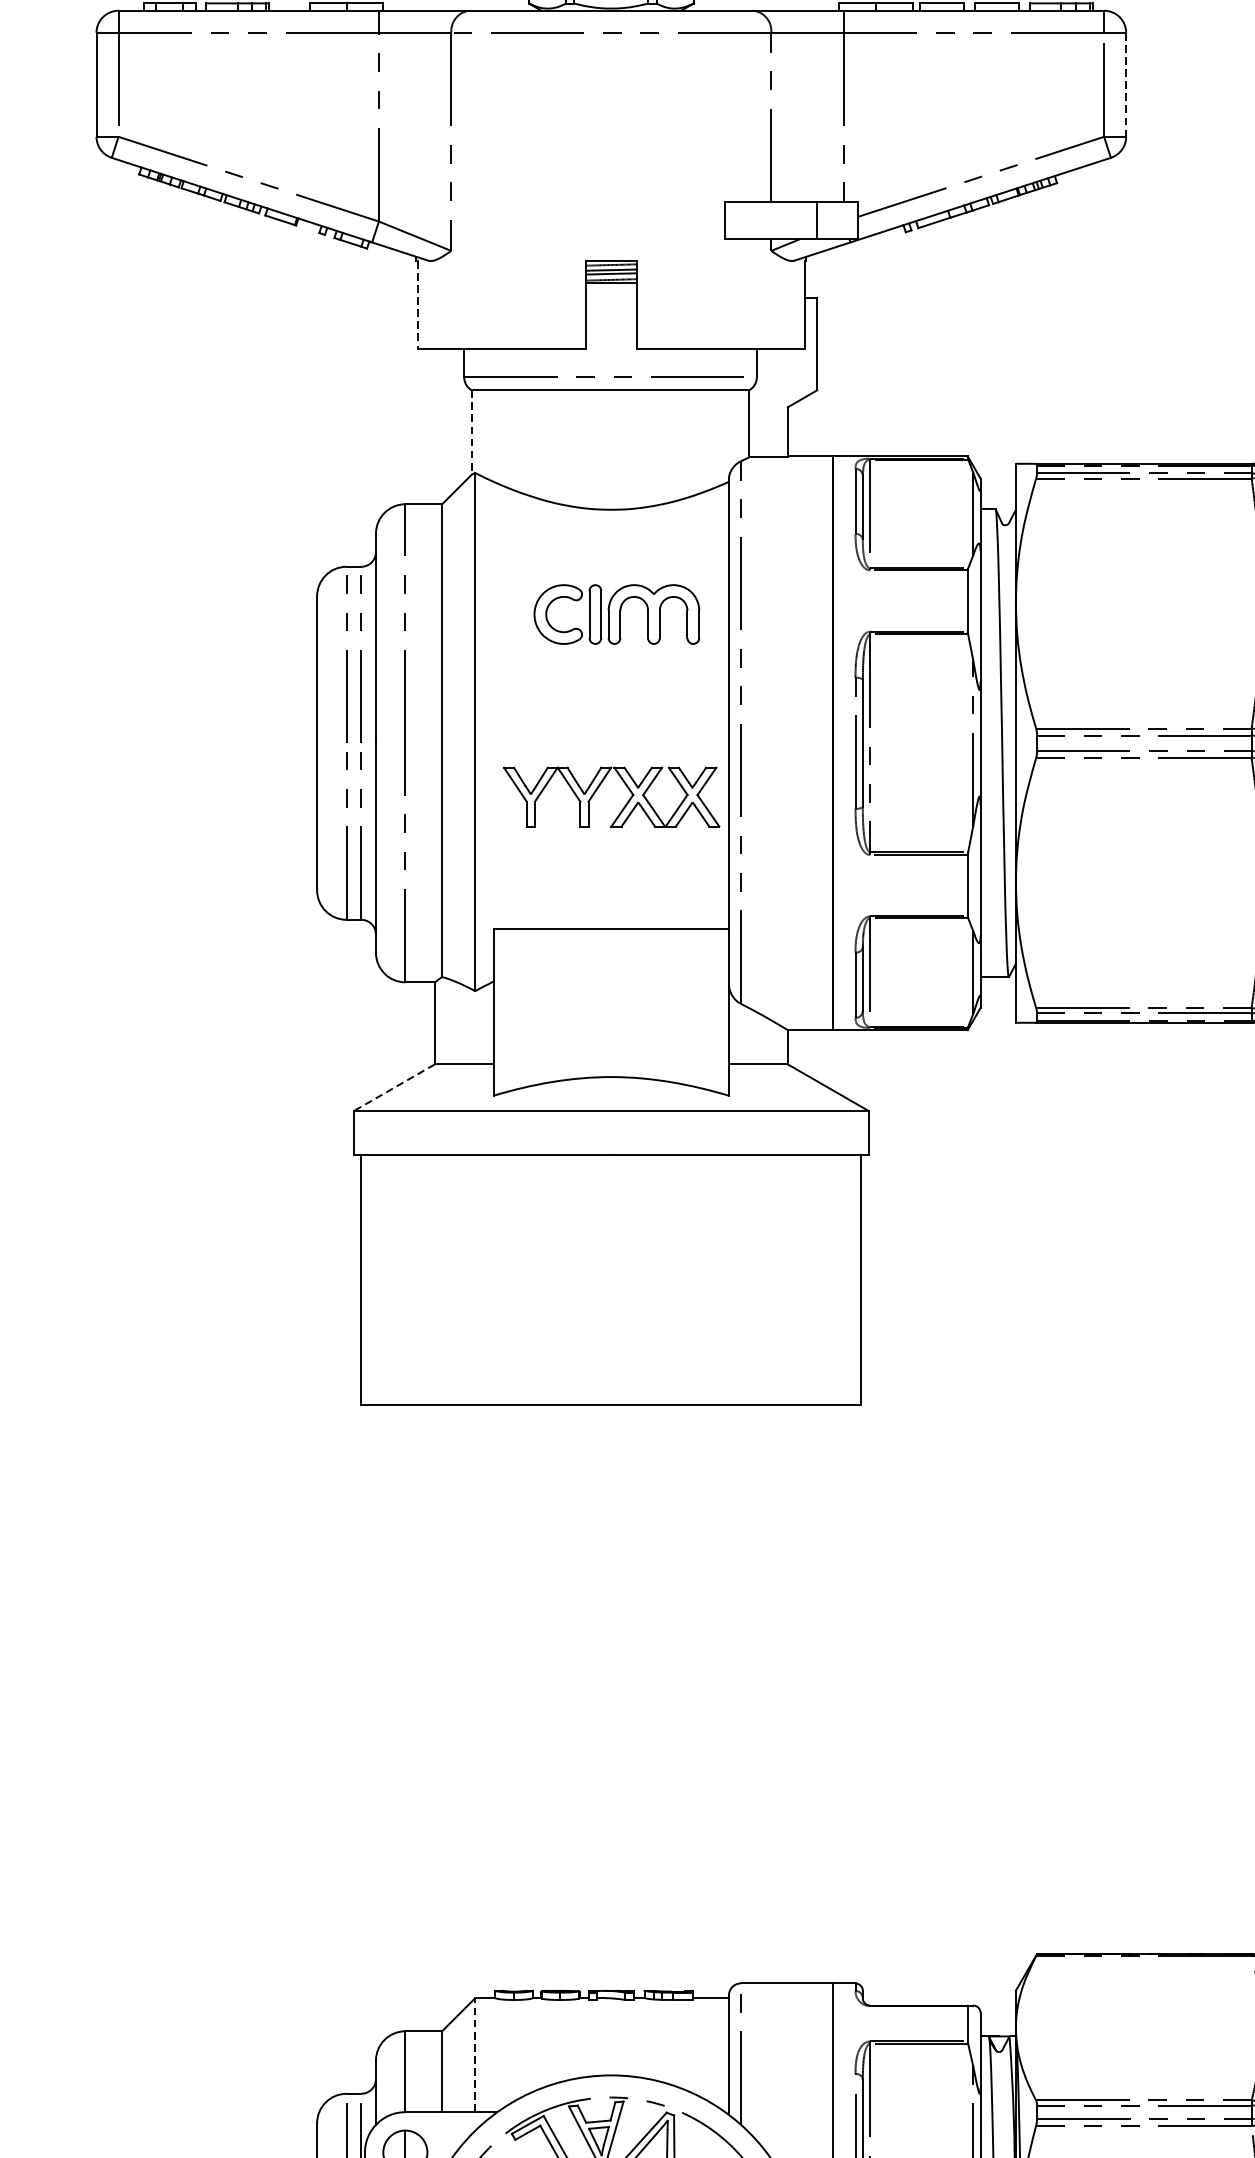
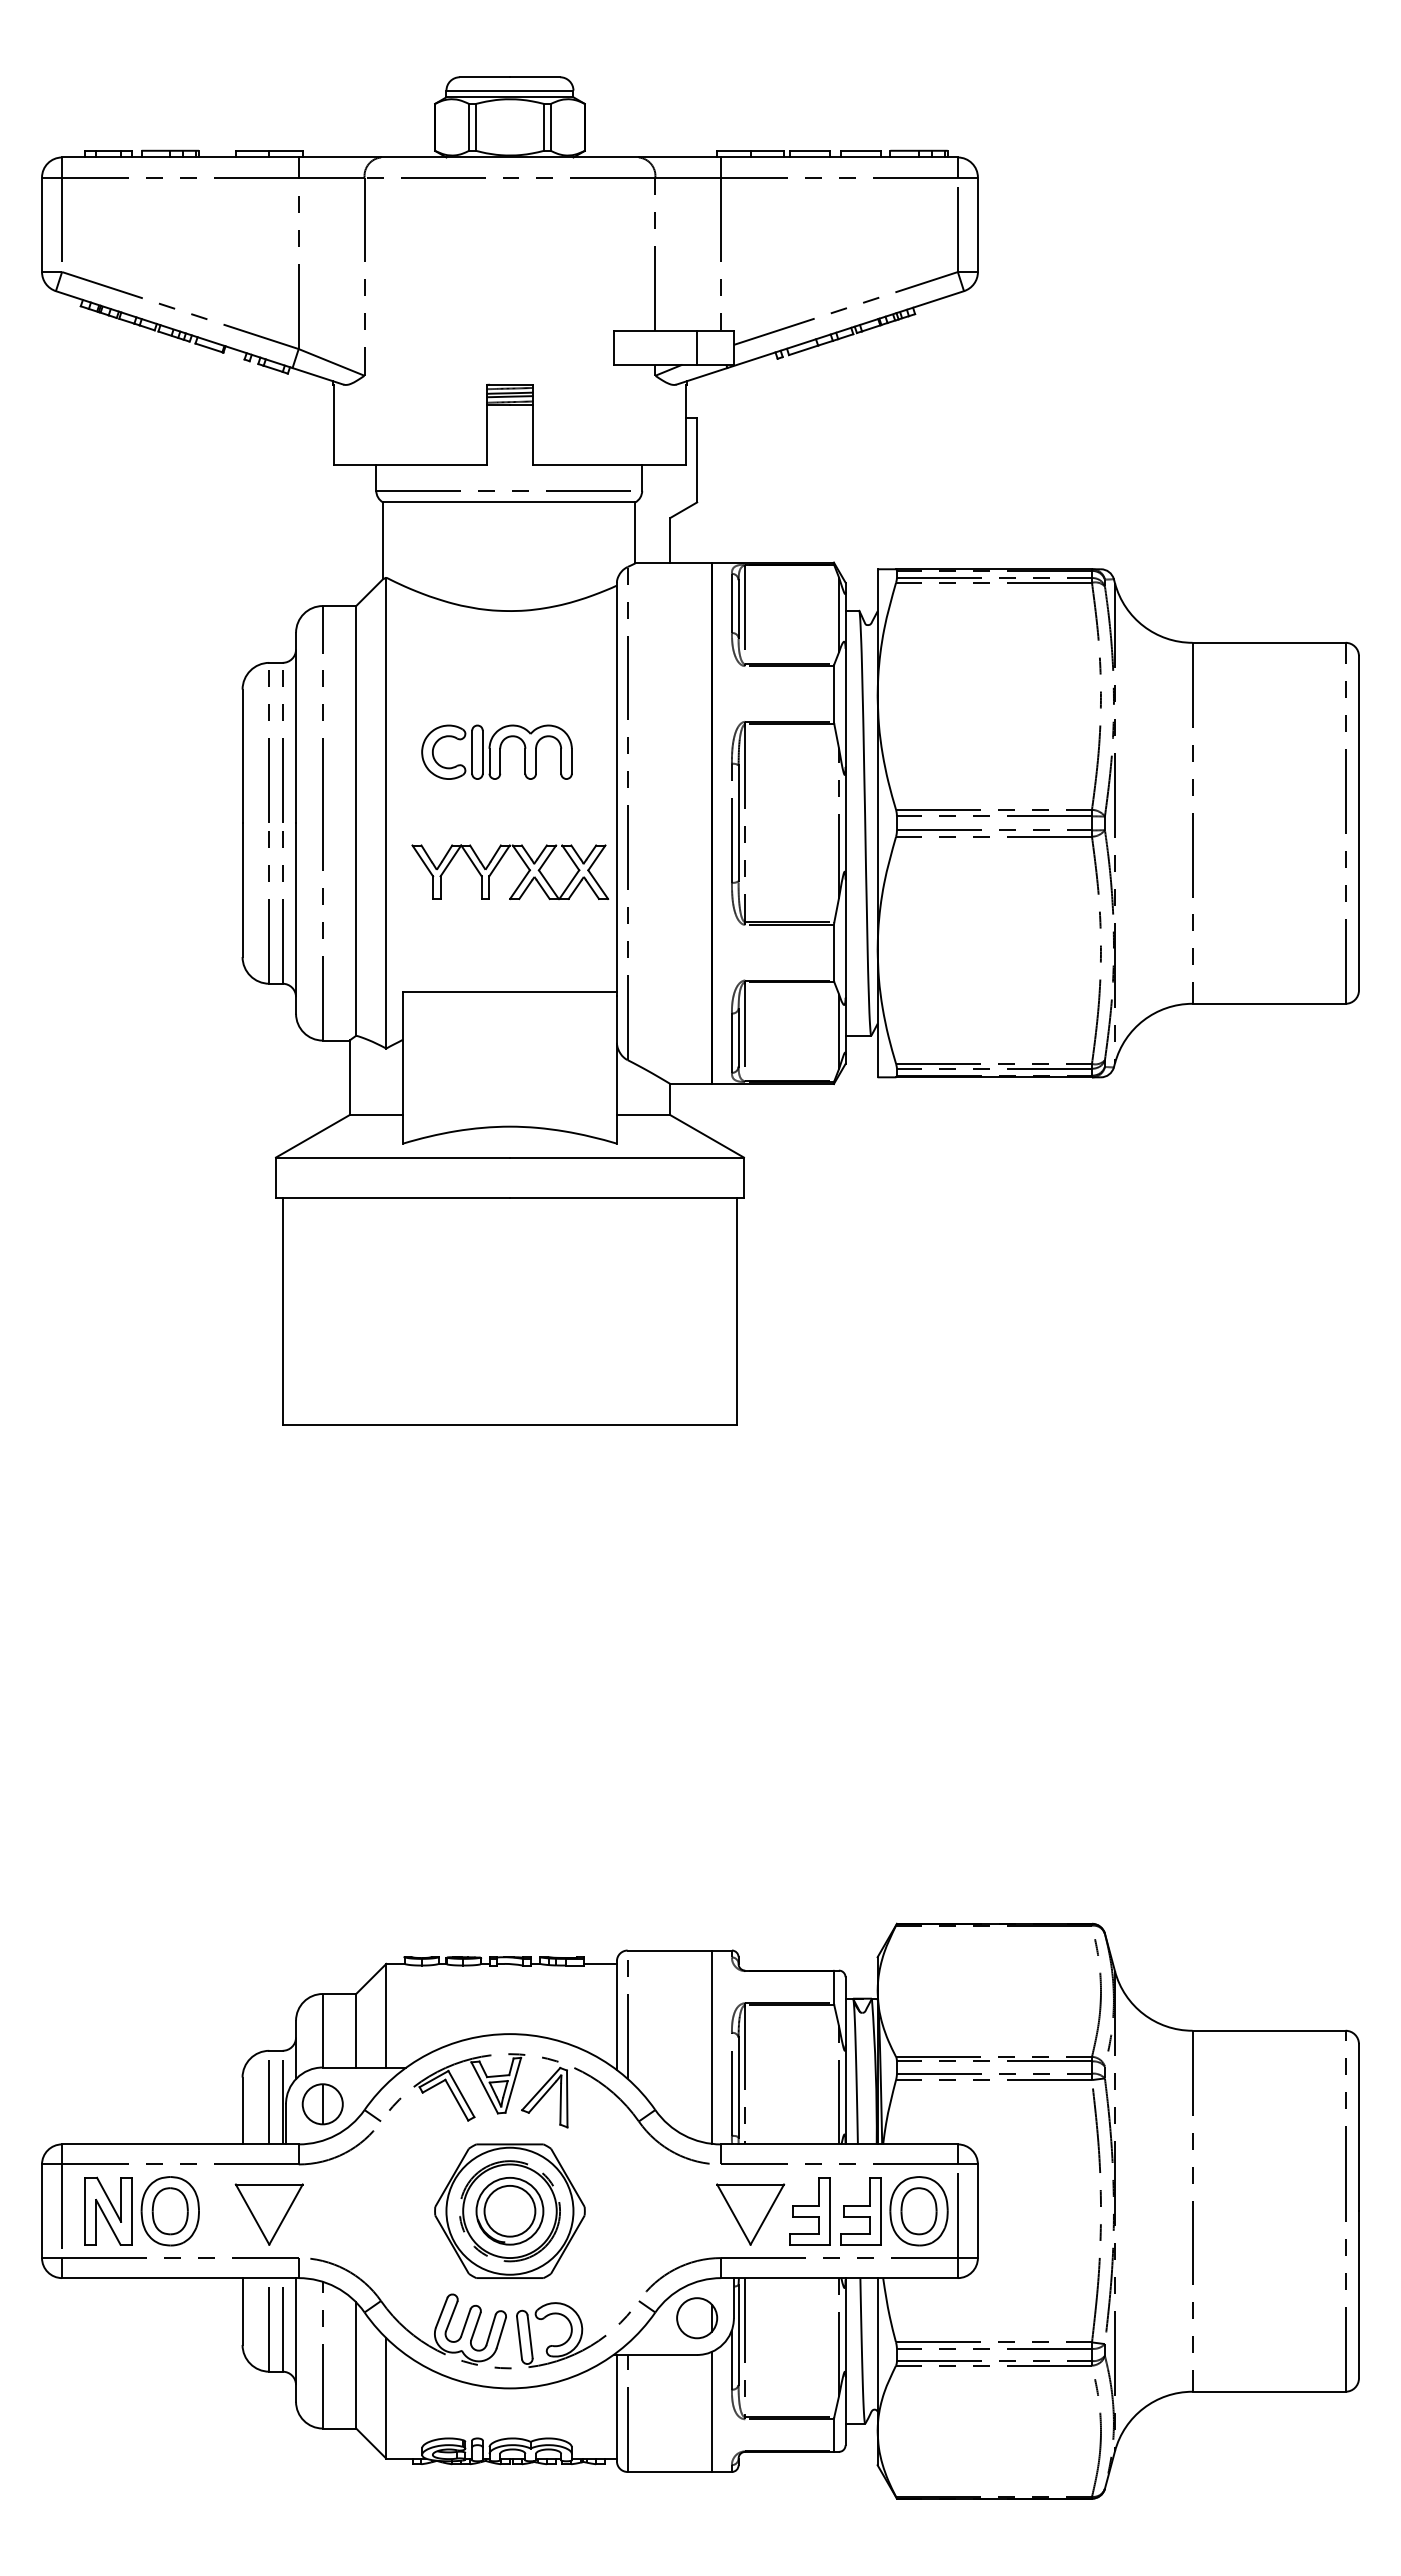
line: (1125, 85) -> (977, 225), dashed -> solid
line: (418, 305) -> (334, 425), dashed -> solid
line: (471, 433) -> (382, 541), dashed -> solid
part: (616, 613) -> (496, 751), moved
line: (394, 1087) -> (312, 1136), dashed -> solid
line: (475, 2054) -> (386, 2015), dashed -> solid

